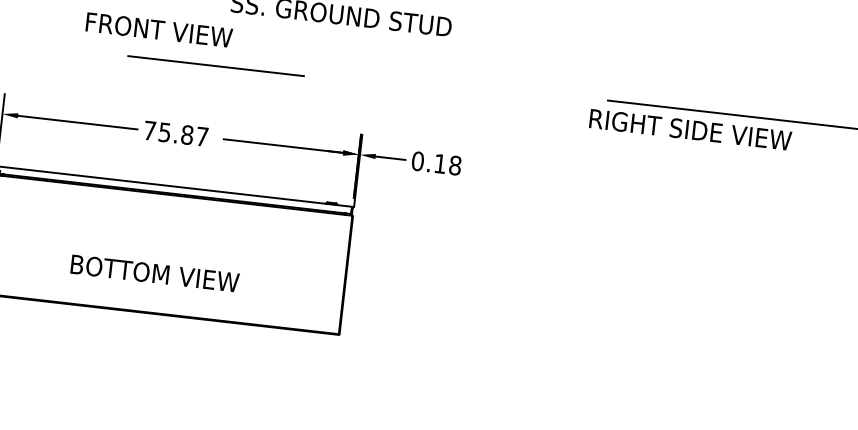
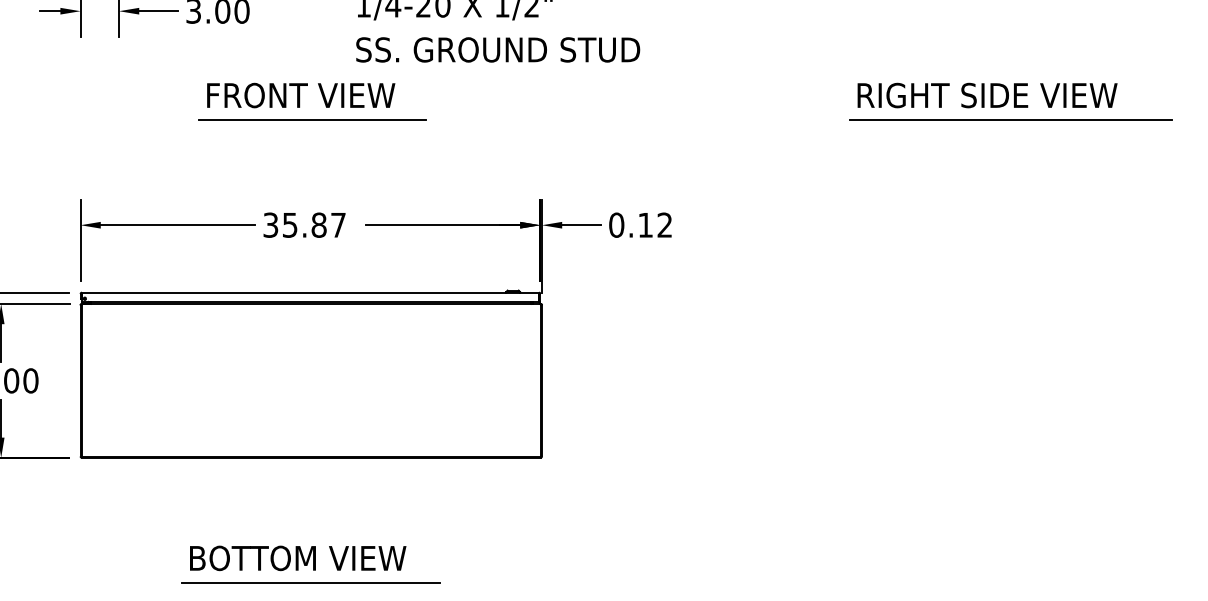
text: (159, 30) -> (301, 95), moved
line: (215, 65) -> (312, 119), moved
text: (690, 129) -> (987, 95), moved
text: (149, 130) -> (270, 224), 75.87 -> 35.87
text: (455, 165) -> (664, 224), 0.18 -> 0.12
text: (155, 273) -> (298, 558), moved
line: (149, 411) -> (310, 583), added

